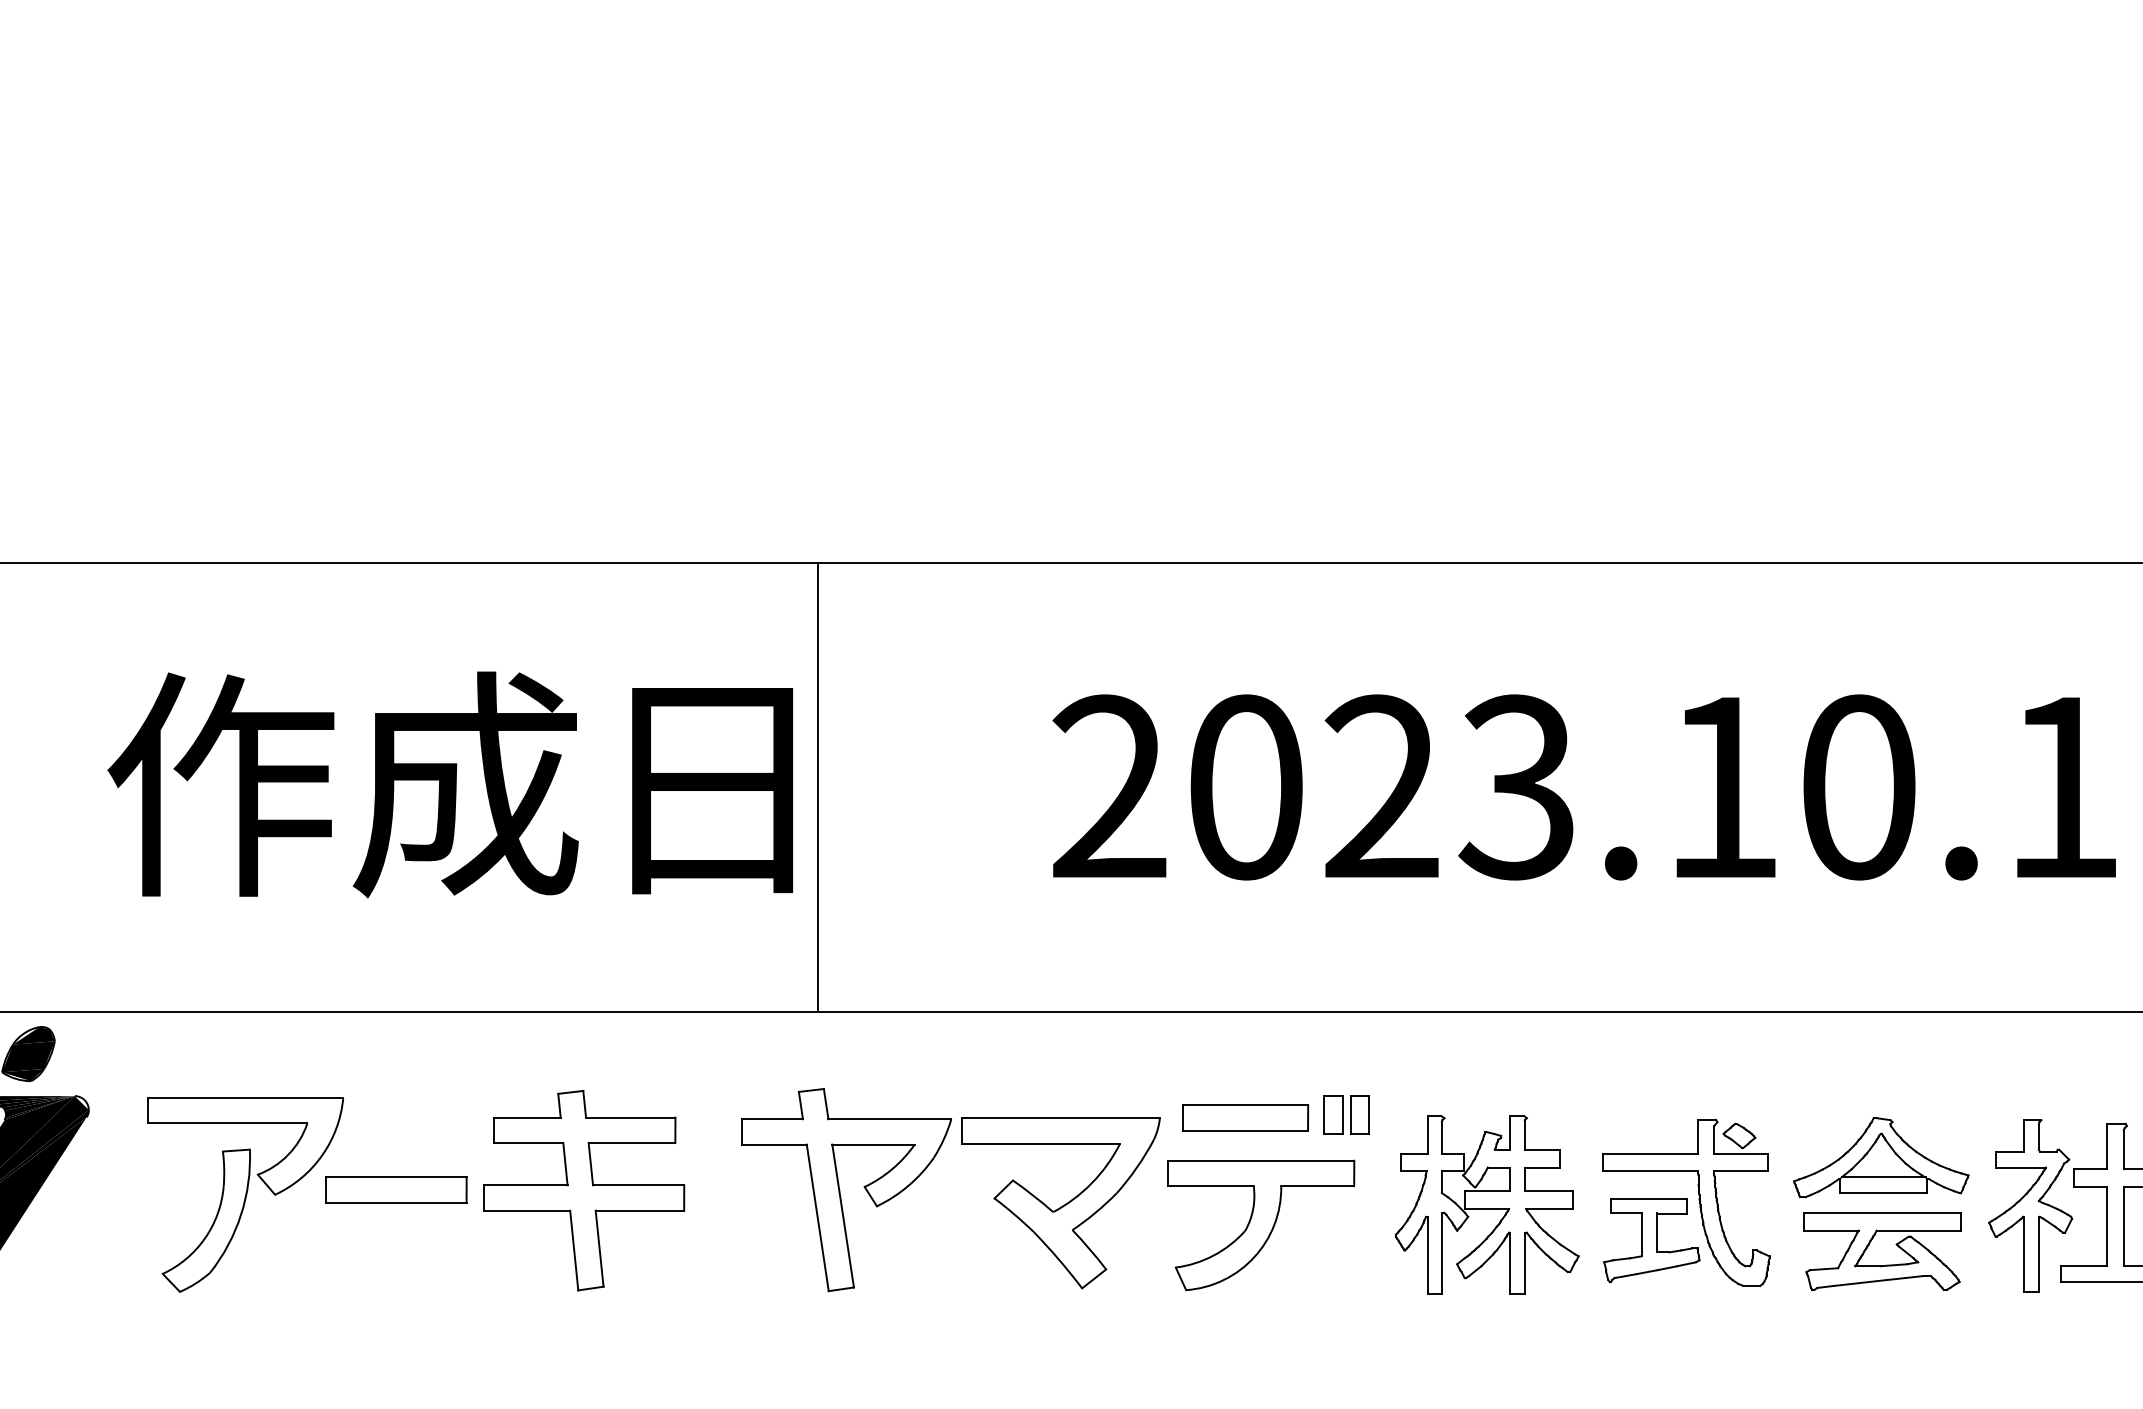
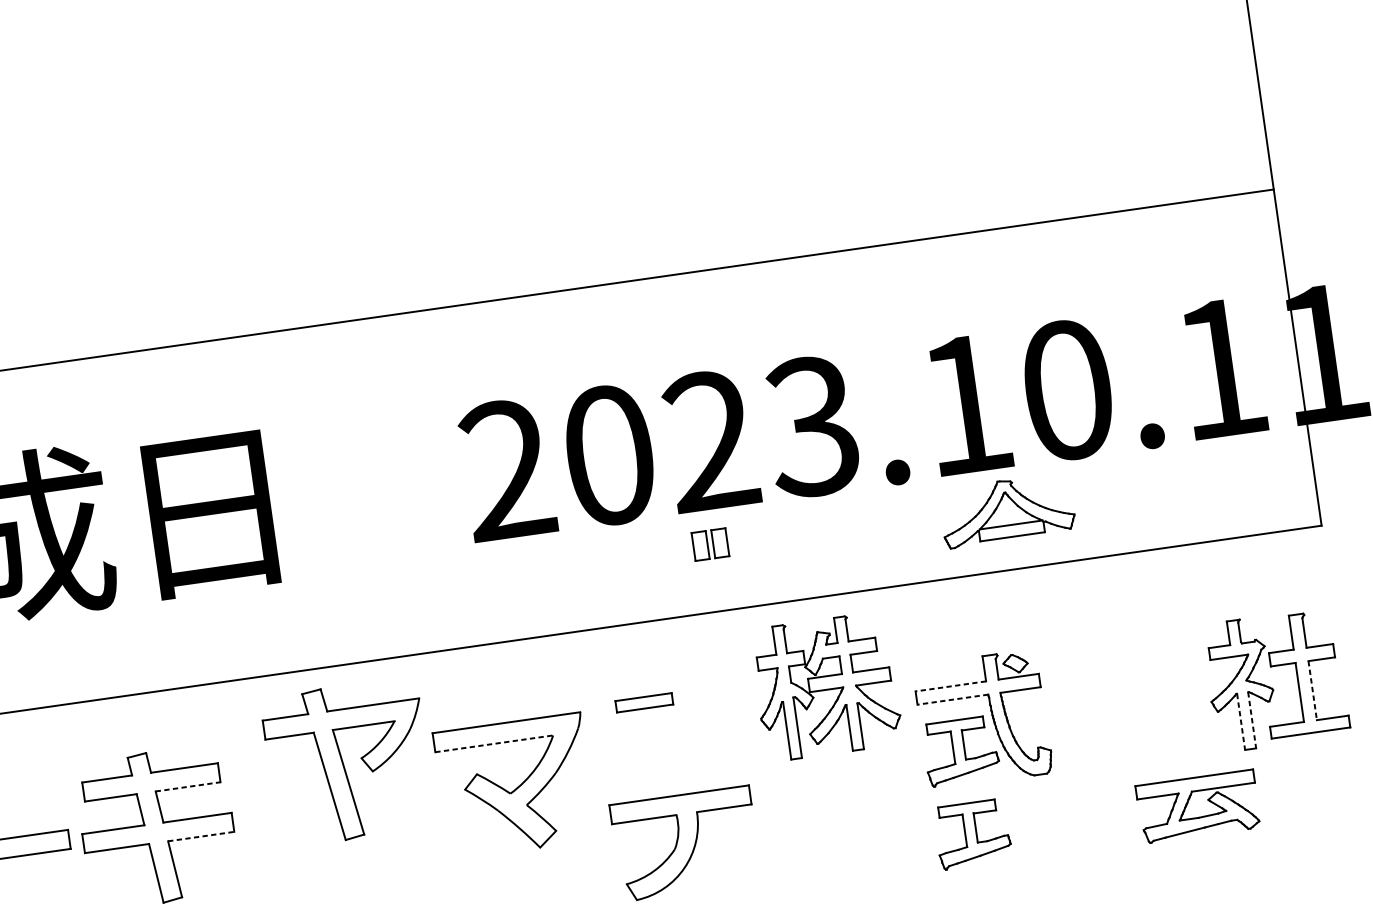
line: (817, 787) -> (288, 501), removed
part: (1346, 1114) -> (710, 544), moved
part: (1245, 1117) -> (644, 702), size x0.6
line: (632, 1143) -> (188, 787), solid -> dashed
line: (1041, 1143) -> (494, 743), solid -> dashed
line: (1649, 1153) -> (950, 686), solid -> dashed
part: (1881, 1157) -> (1007, 510), moved
line: (1650, 1171) -> (952, 699), solid -> dashed
part: (846, 1190) -> (348, 762), moved
part: (1487, 1204) -> (826, 686), moved
line: (640, 1210) -> (201, 836), solid -> dashed
part: (1261, 1225) -> (686, 843), moved
line: (2123, 1227) -> (1312, 691), solid -> dashed
line: (2024, 1254) -> (1241, 721), solid -> dashed
line: (2038, 1254) -> (1251, 720), solid -> dashed
part: (1886, 1264) -> (1202, 815), moved
part: (1651, 1351) -> (972, 834), added

